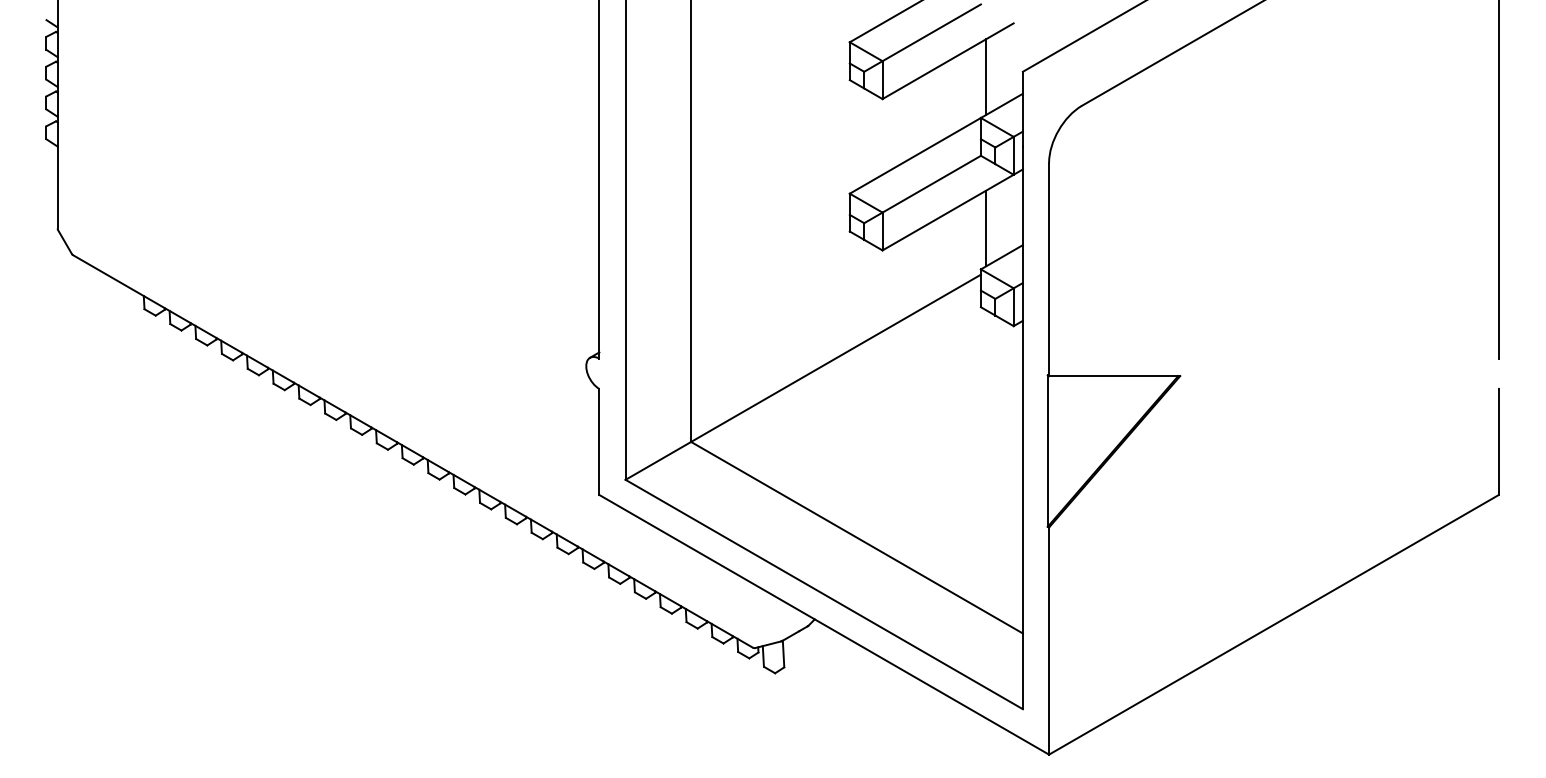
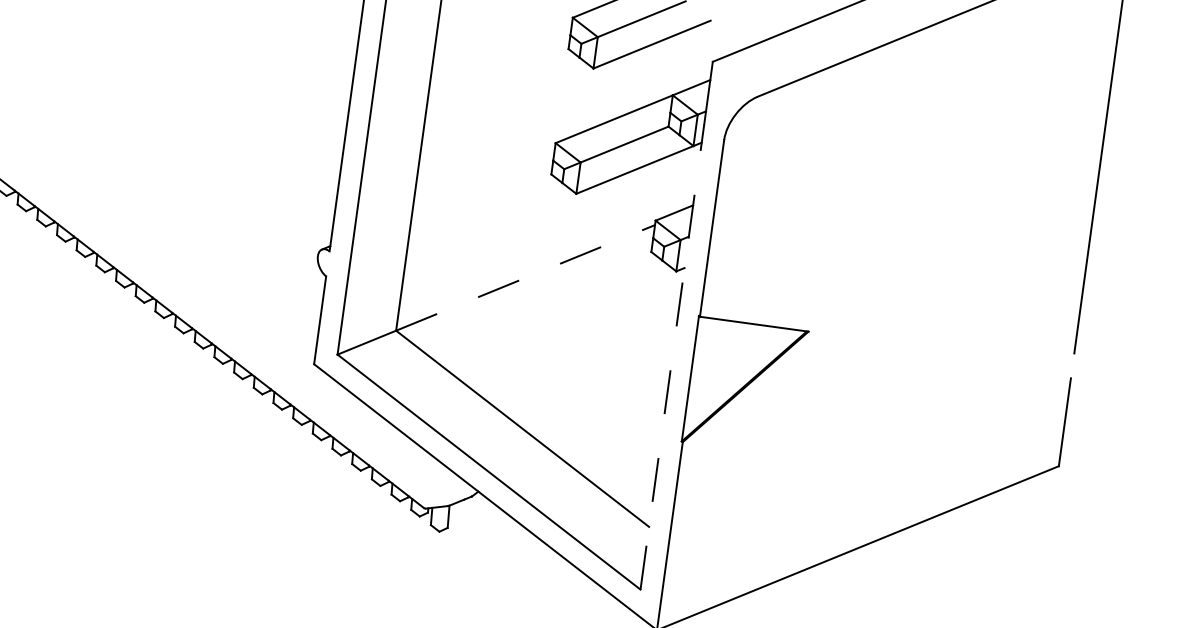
line: (986, 76) -> (682, 61), removed
line: (986, 228) -> (664, 187), removed
line: (836, 358) -> (525, 278), solid -> dashed
line: (1022, 428) -> (672, 357), solid -> dashed

